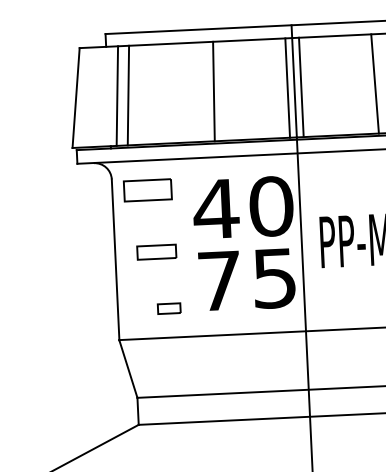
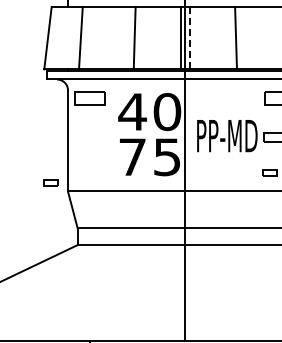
line: (301, 87) -> (189, 38), solid -> dashed
line: (116, 95) -> (73, 37), removed
part: (155, 252) -> (93, 137), removed
part: (168, 307) -> (50, 182), moved

